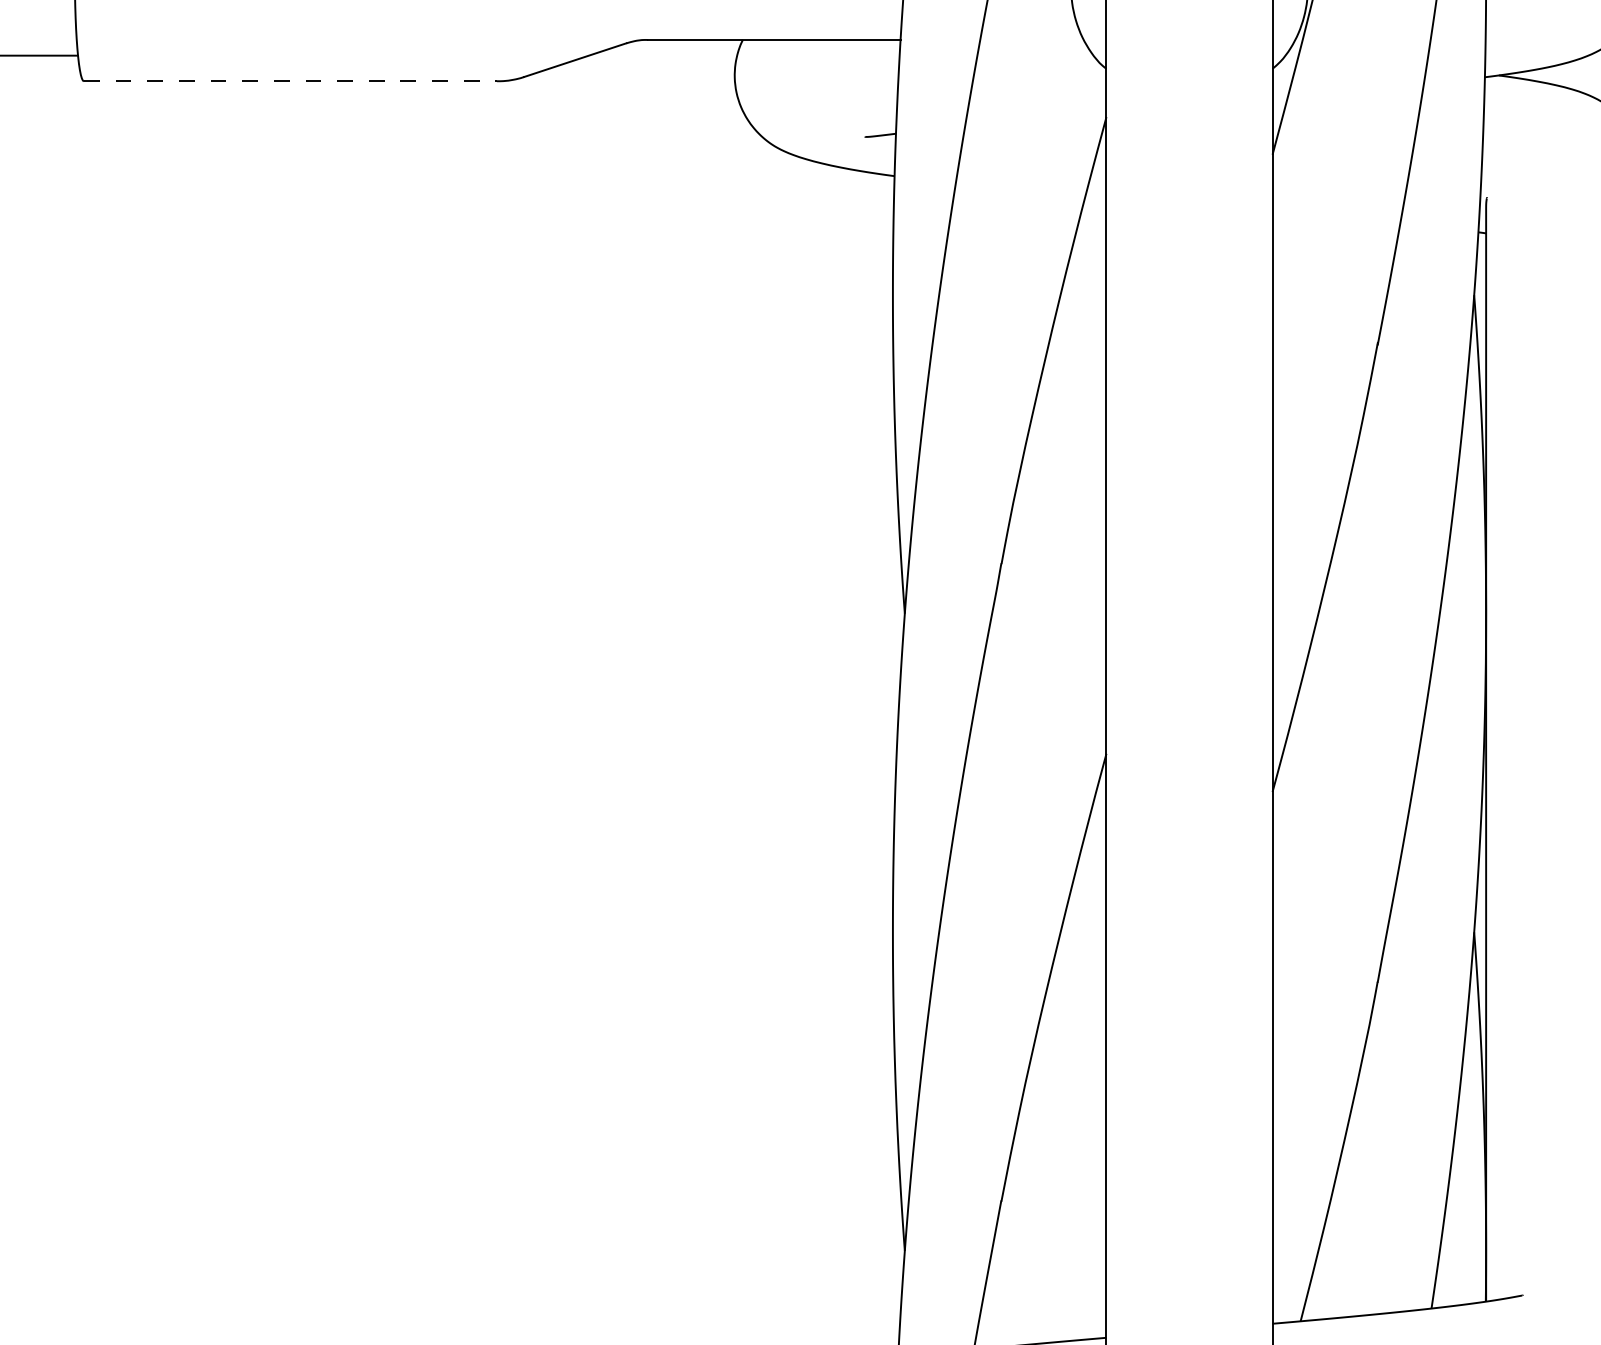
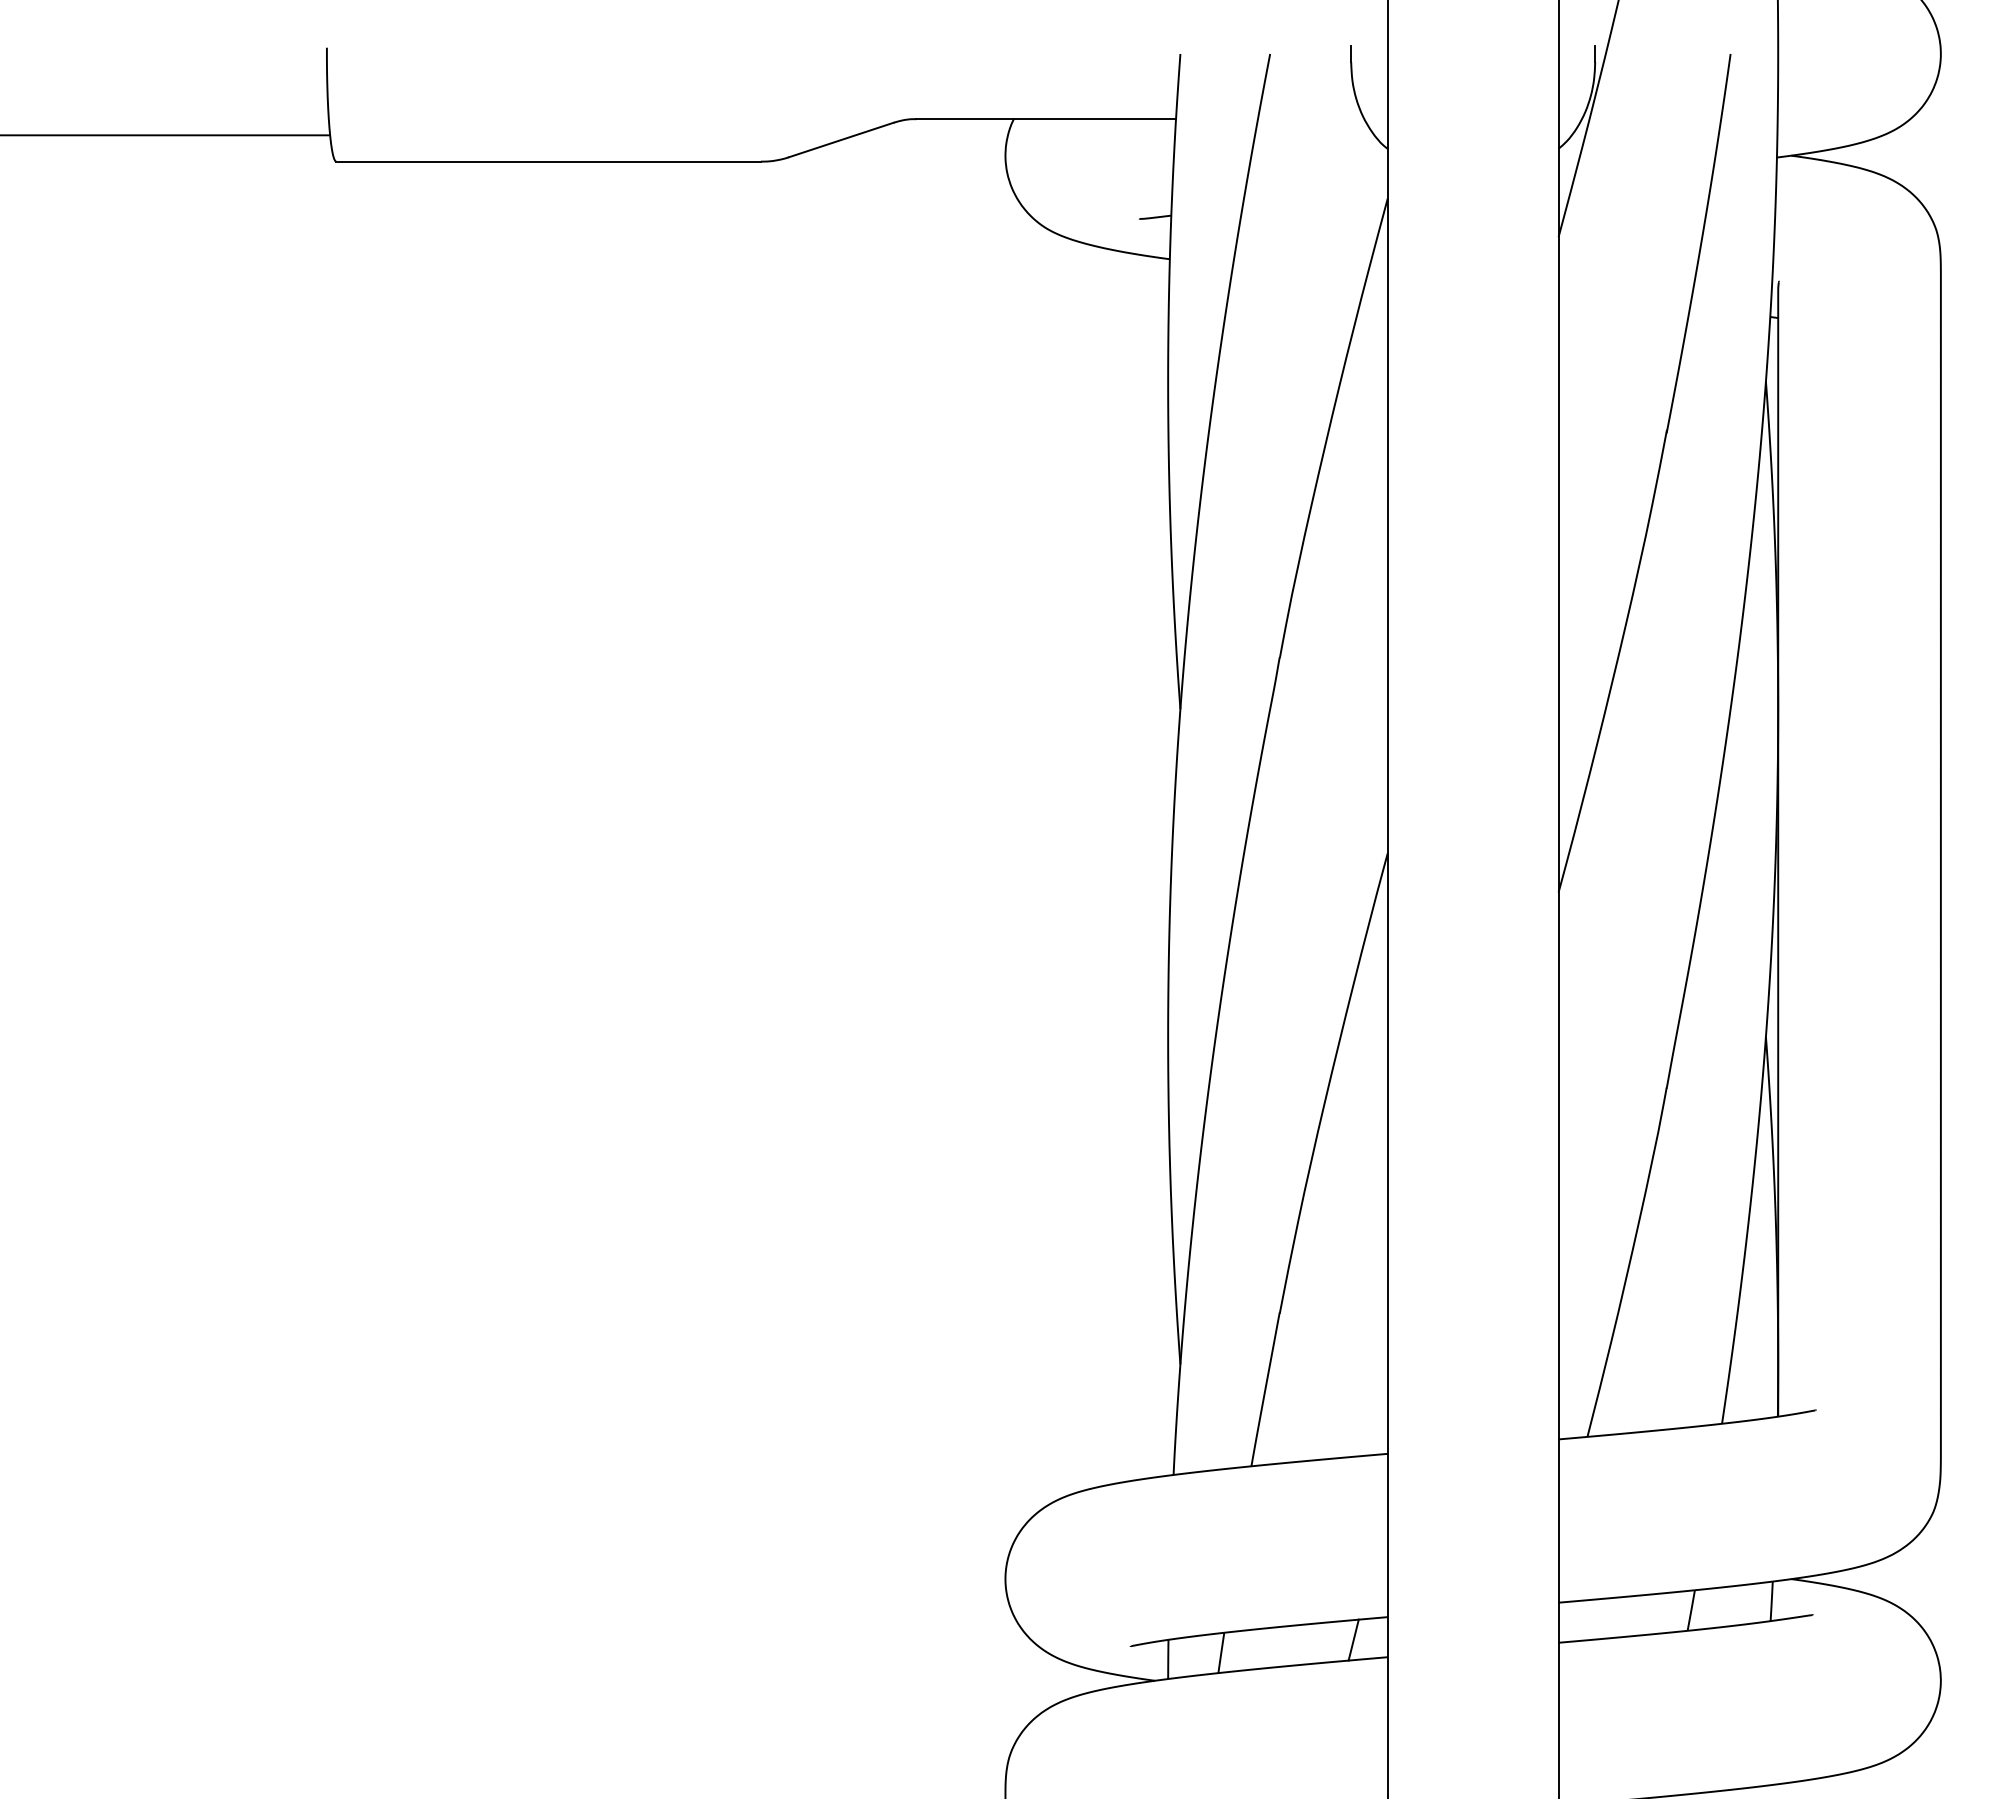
line: (291, 81) -> (549, 161), dashed -> solid

